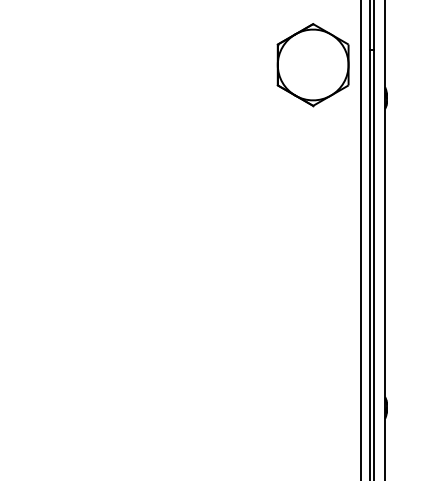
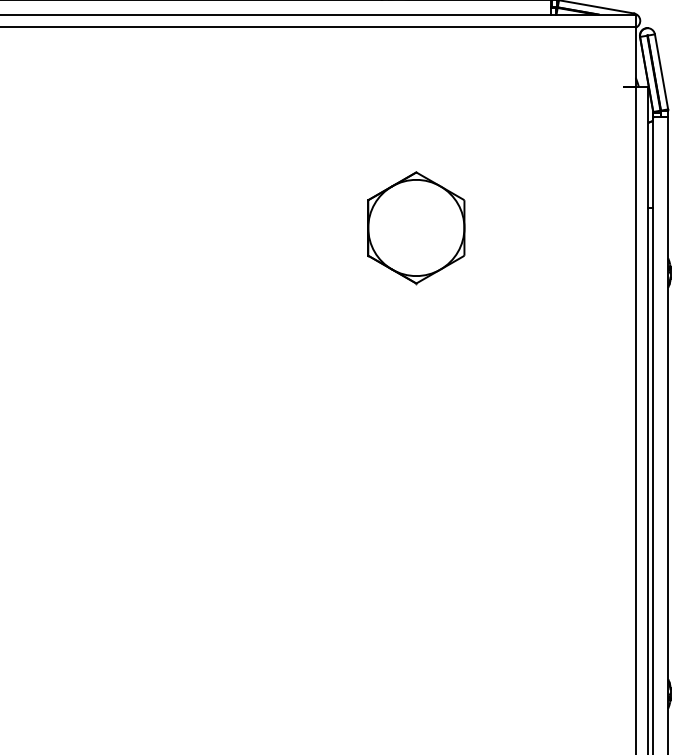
part: (313, 65) -> (416, 228), moved

